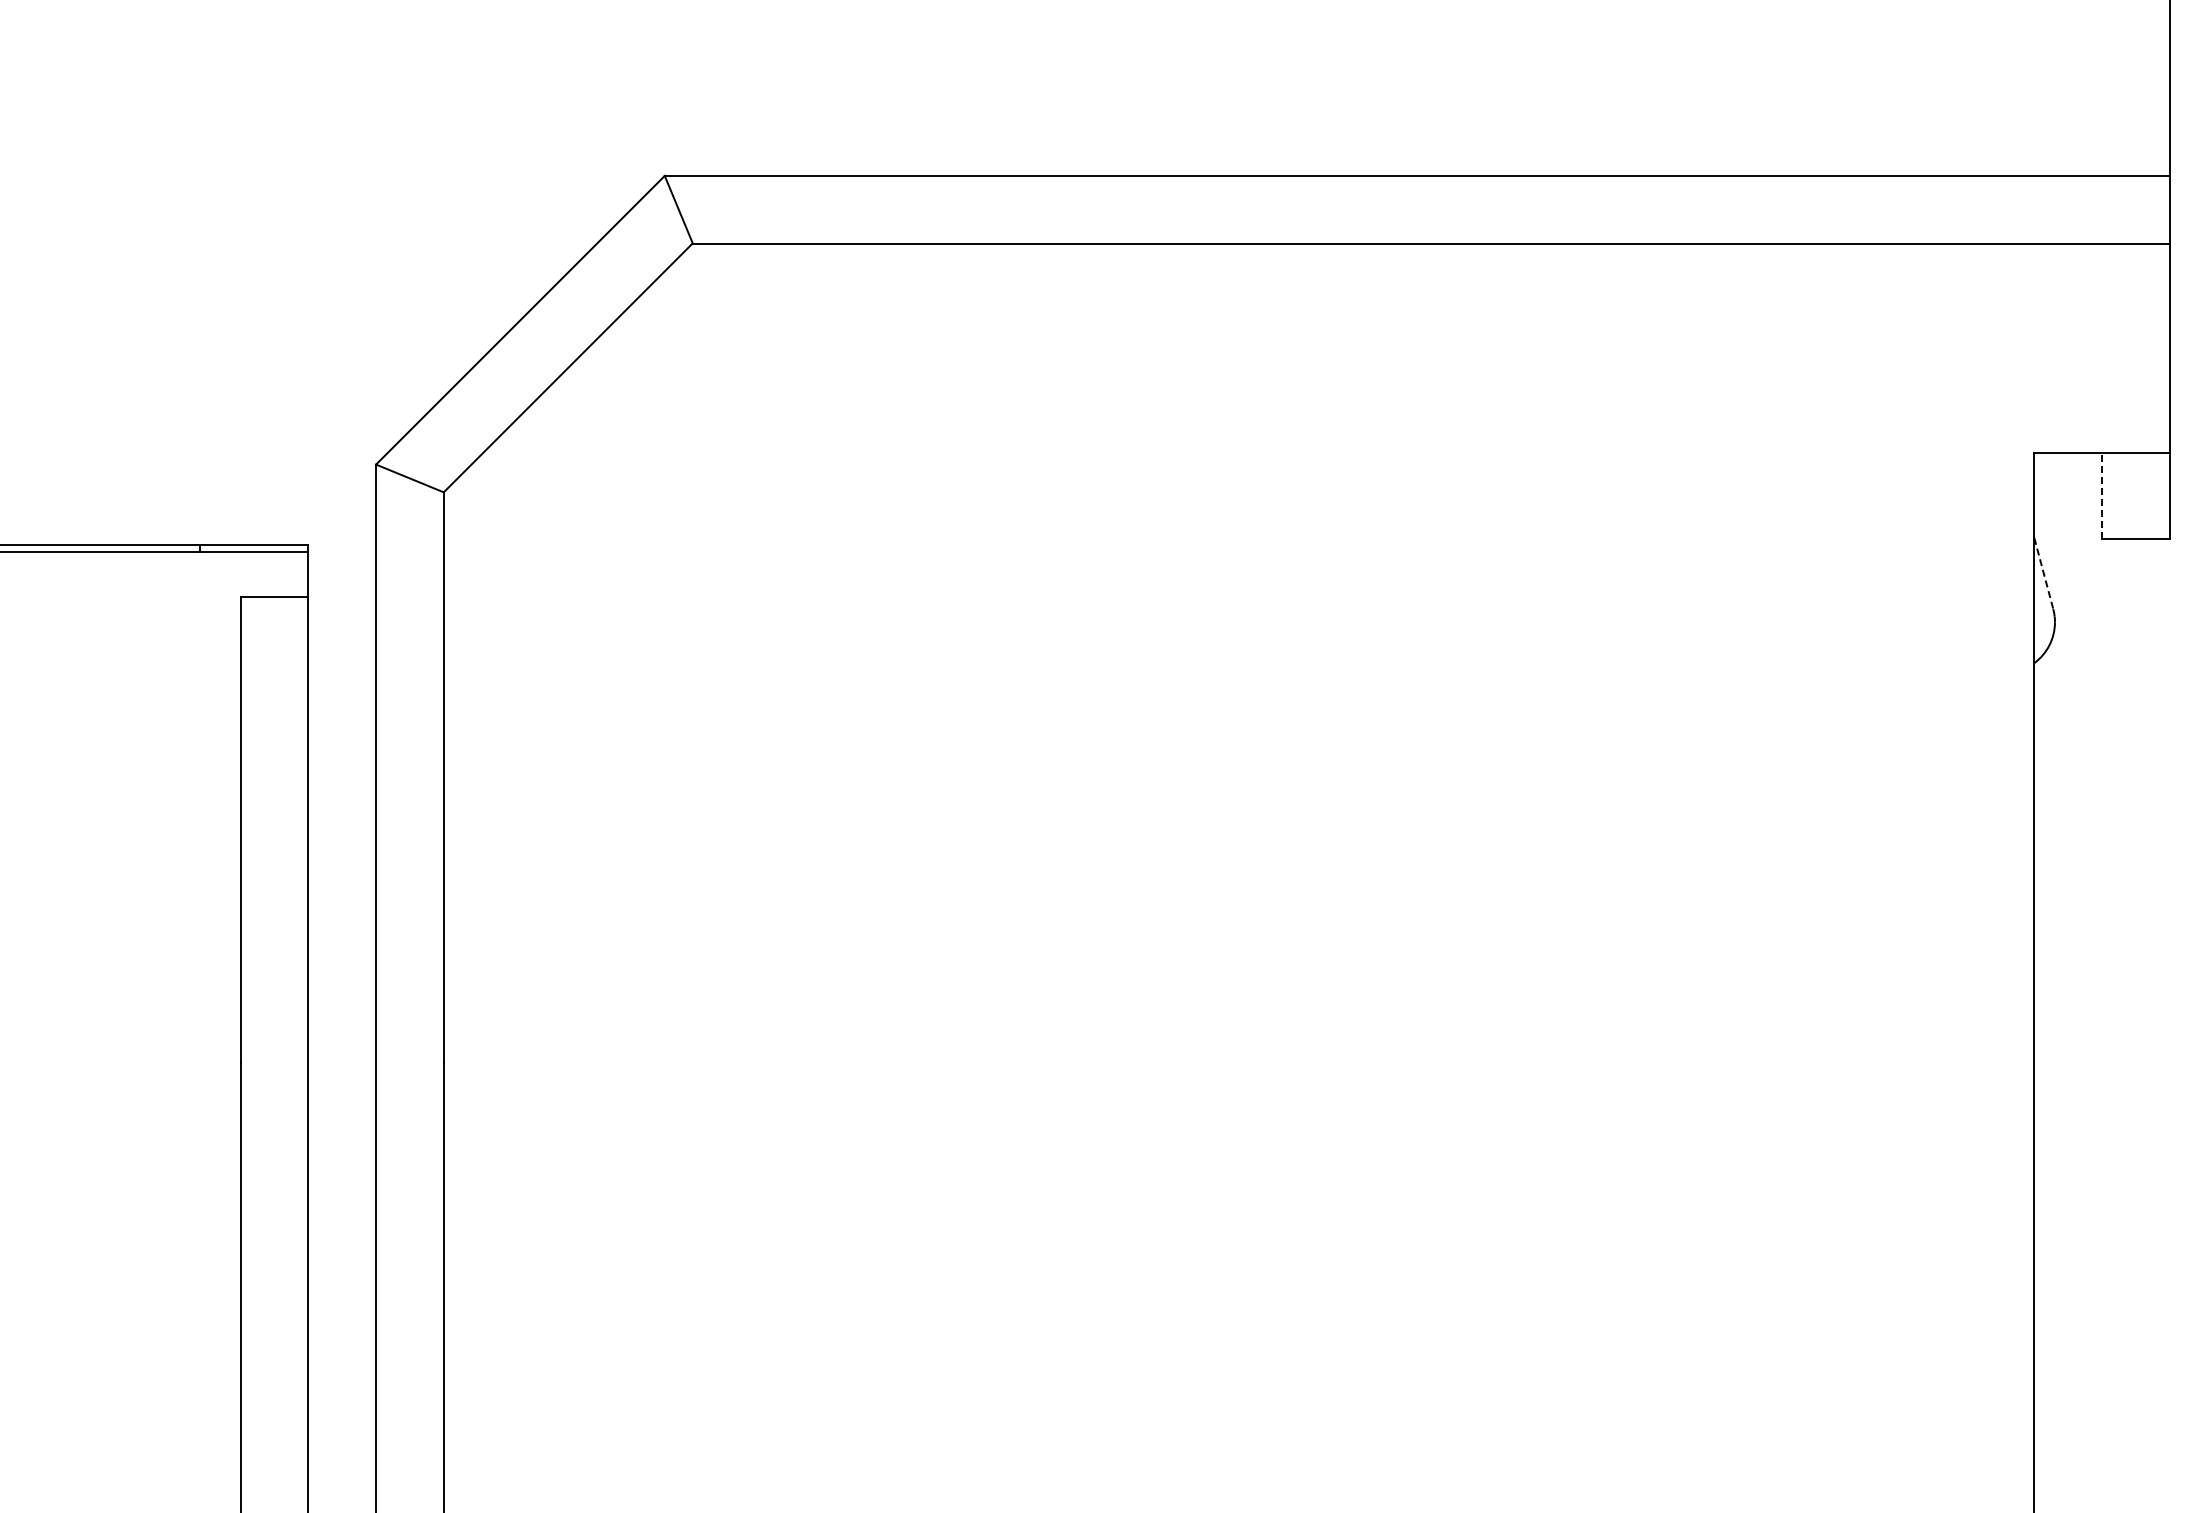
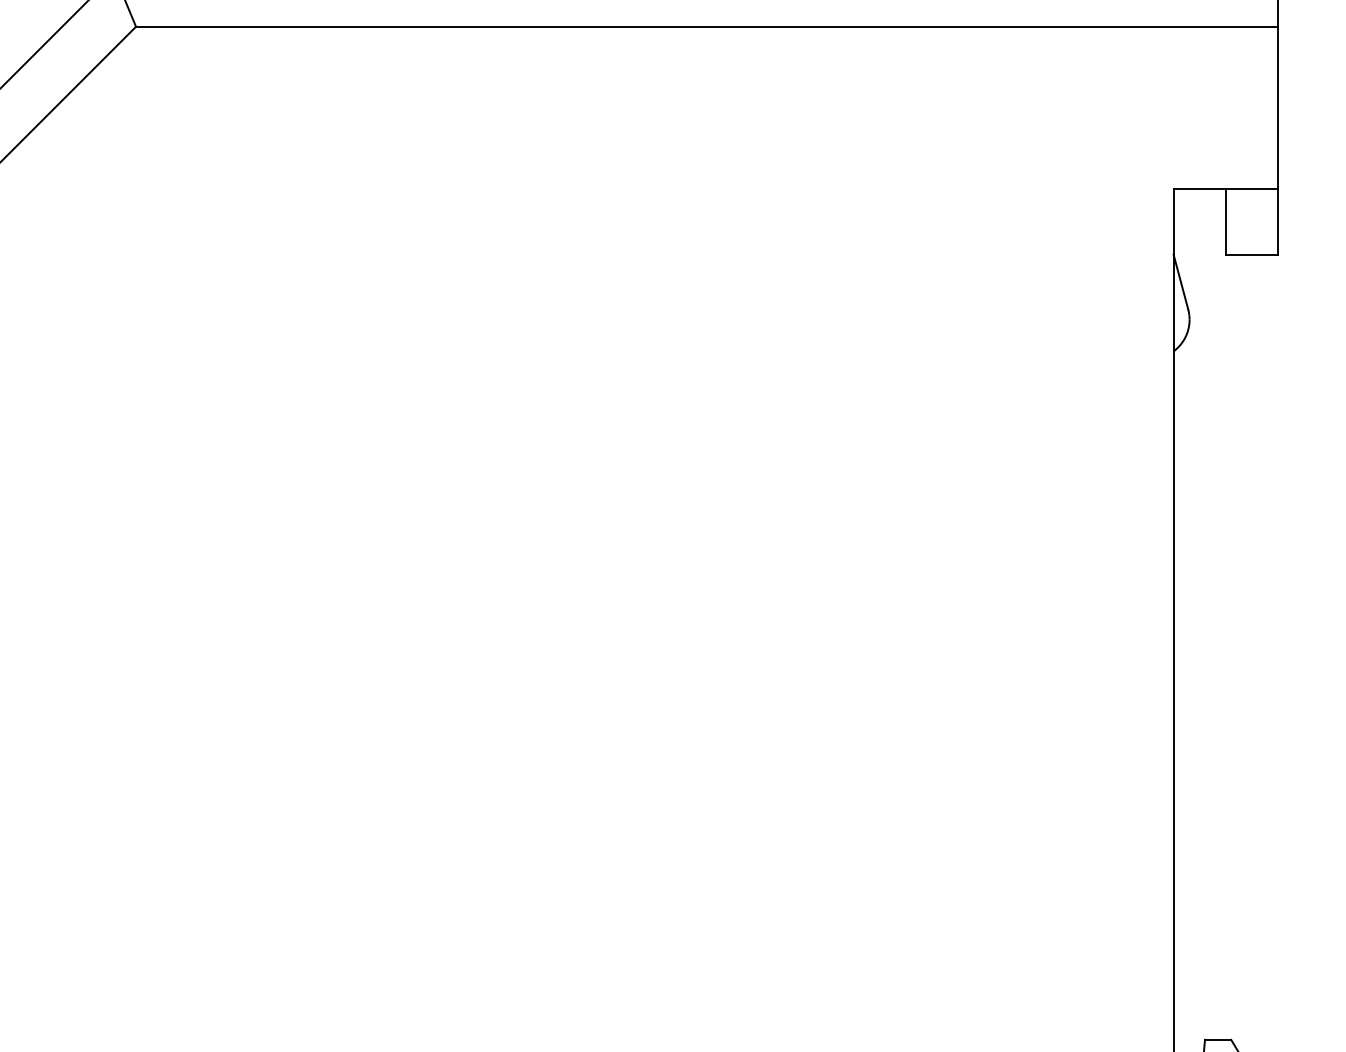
line: (2102, 496) -> (1226, 222), dashed -> solid
line: (2043, 573) -> (1180, 282), dashed -> solid

